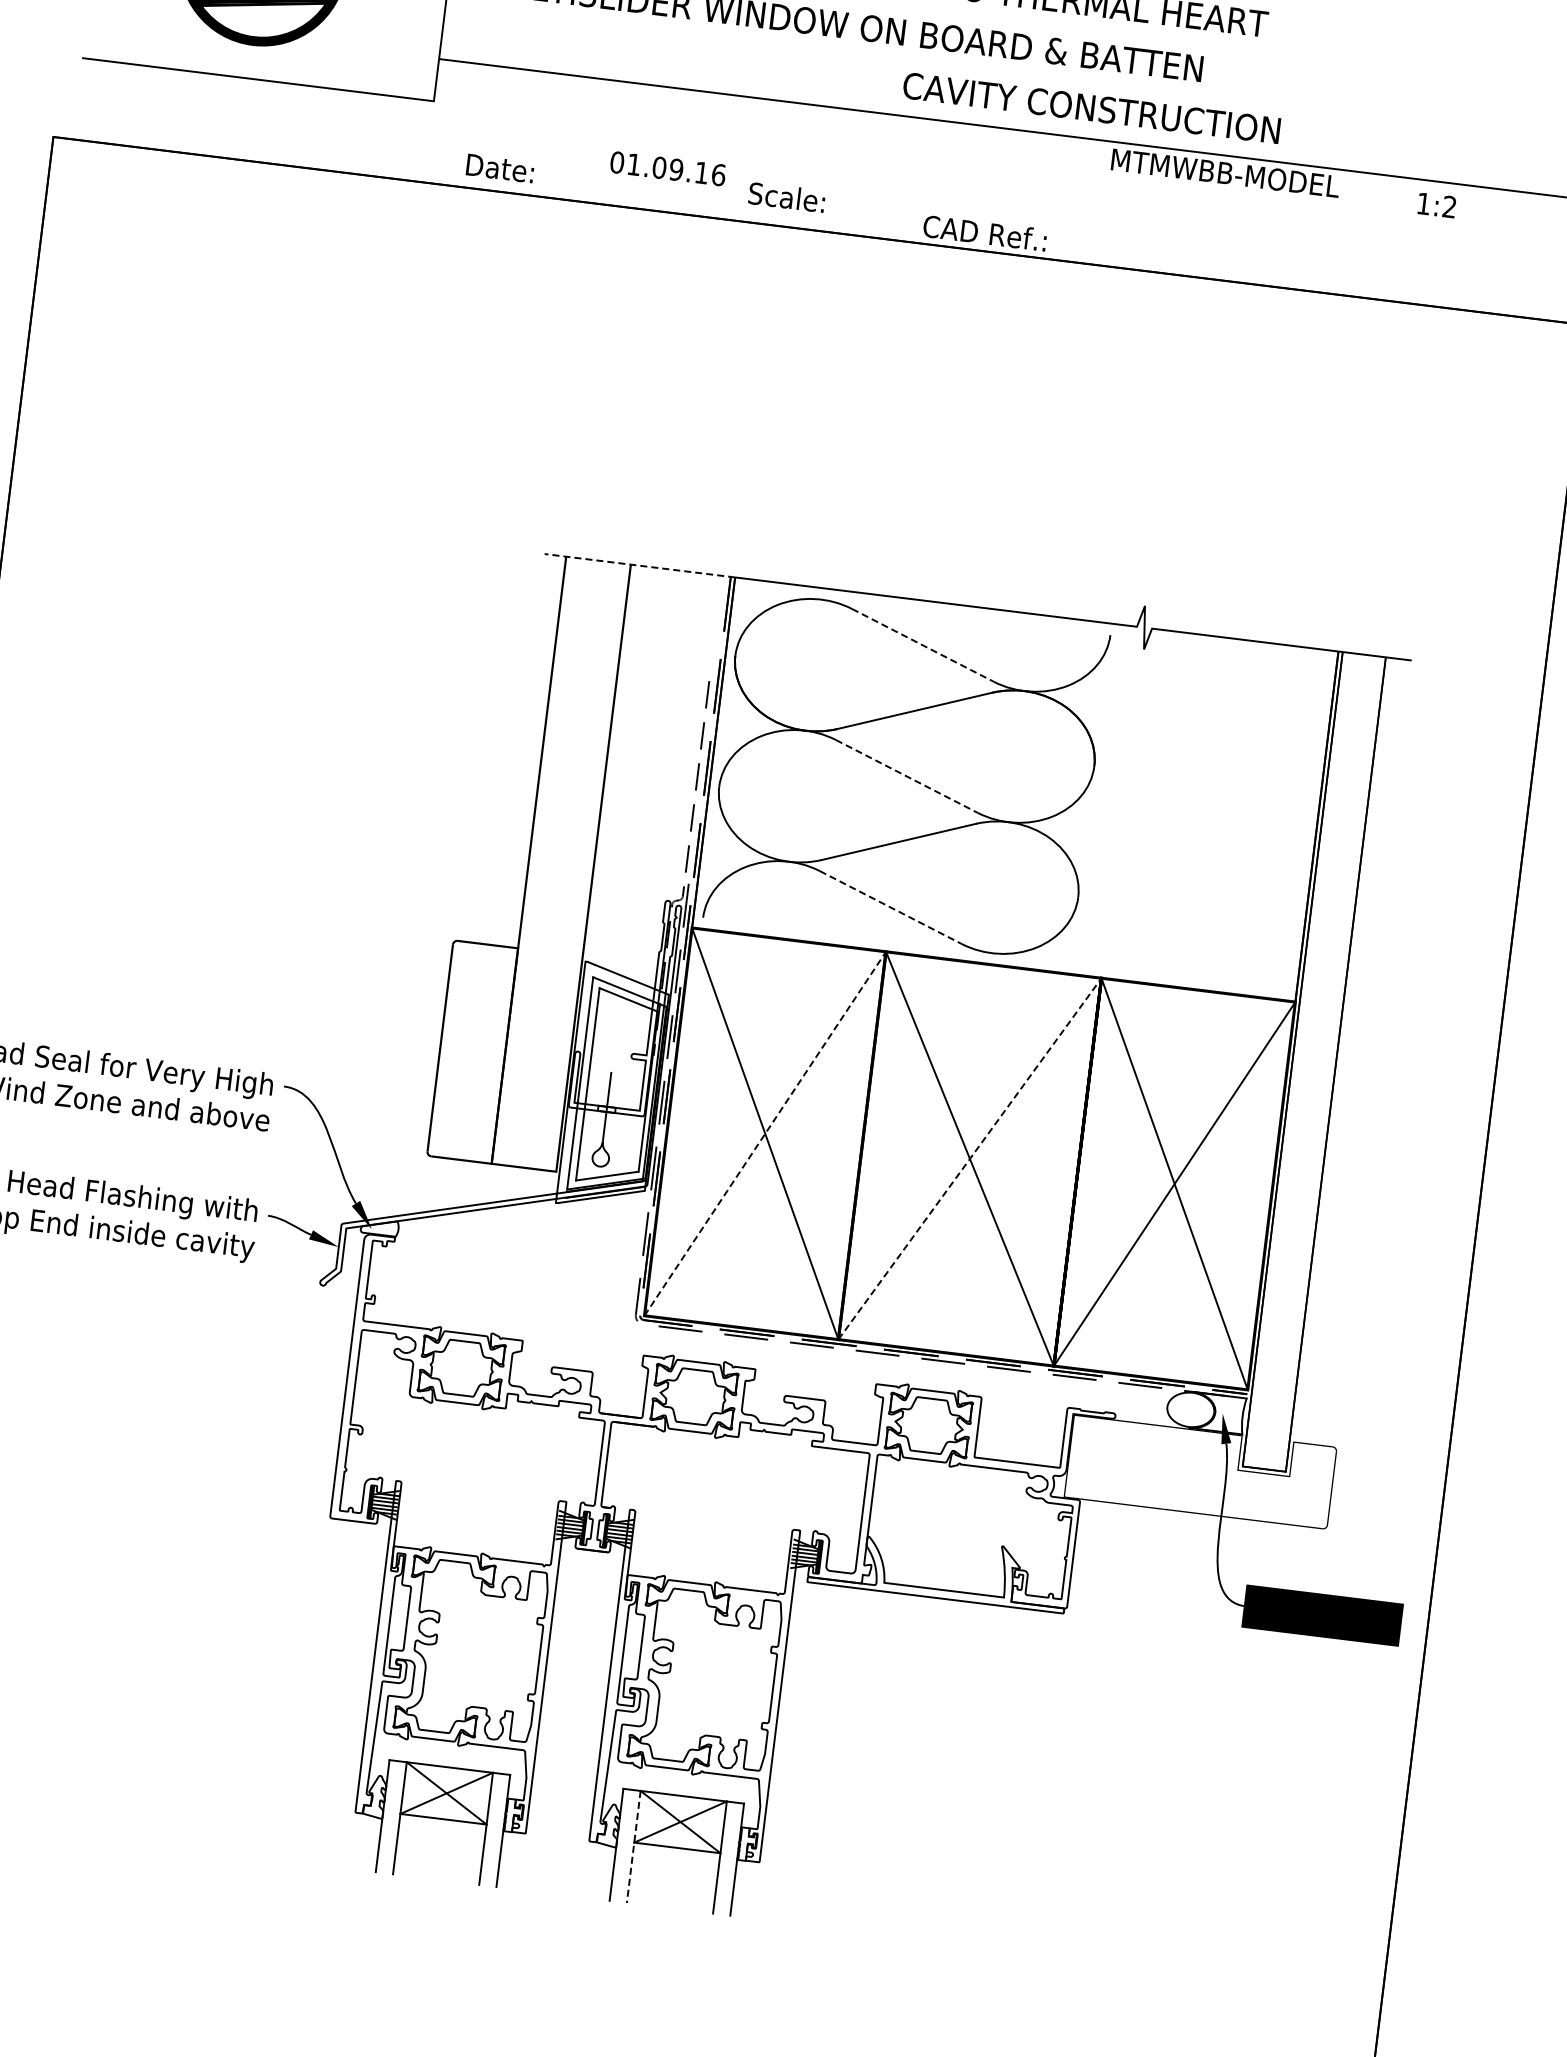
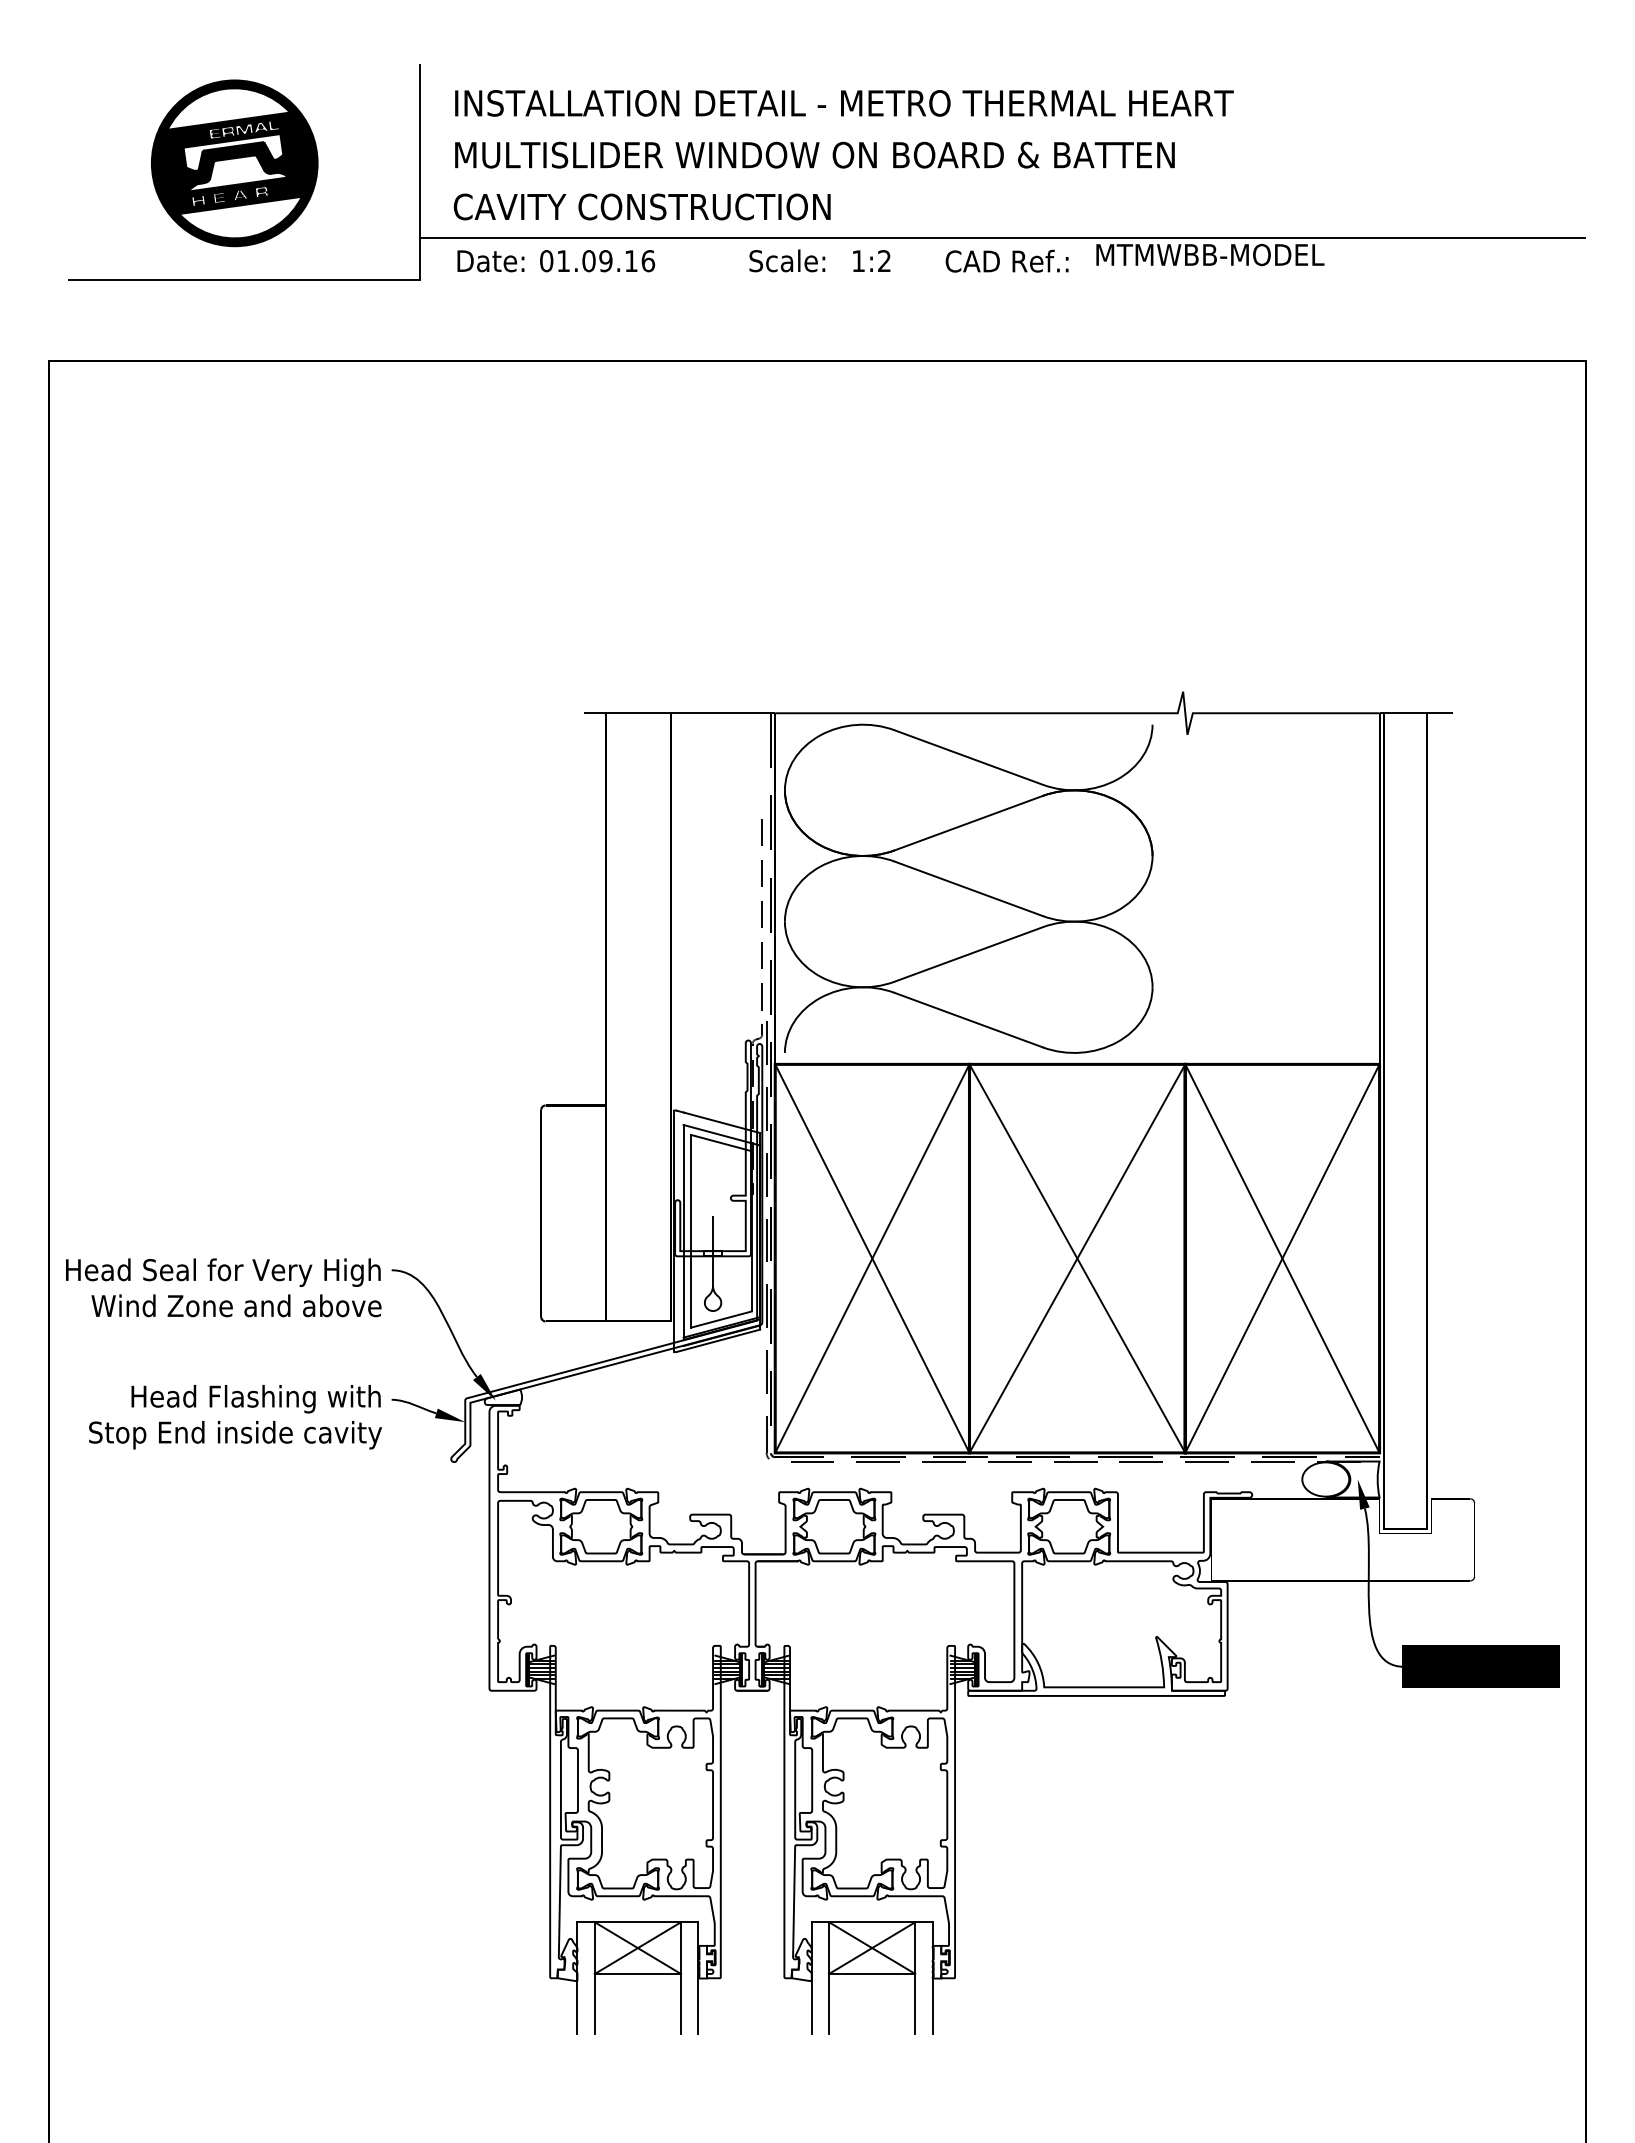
text: (1091, 107) -> (641, 206), moved
text: (499, 168) -> (490, 261), moved
text: (667, 169) -> (597, 261), moved
text: (787, 196) -> (787, 260), moved
text: (1436, 204) -> (871, 260), moved
text: (984, 232) -> (1006, 260), moved
line: (639, 565) -> (679, 713), dashed -> solid
line: (923, 645) -> (969, 757), dashed -> solid
line: (907, 776) -> (969, 888), dashed -> solid
line: (891, 907) -> (969, 1020), dashed -> solid
line: (765, 1133) -> (872, 1258), dashed -> solid
line: (970, 1158) -> (1077, 1258), dashed -> solid
line: (634, 1847) -> (829, 1978), dashed -> solid

